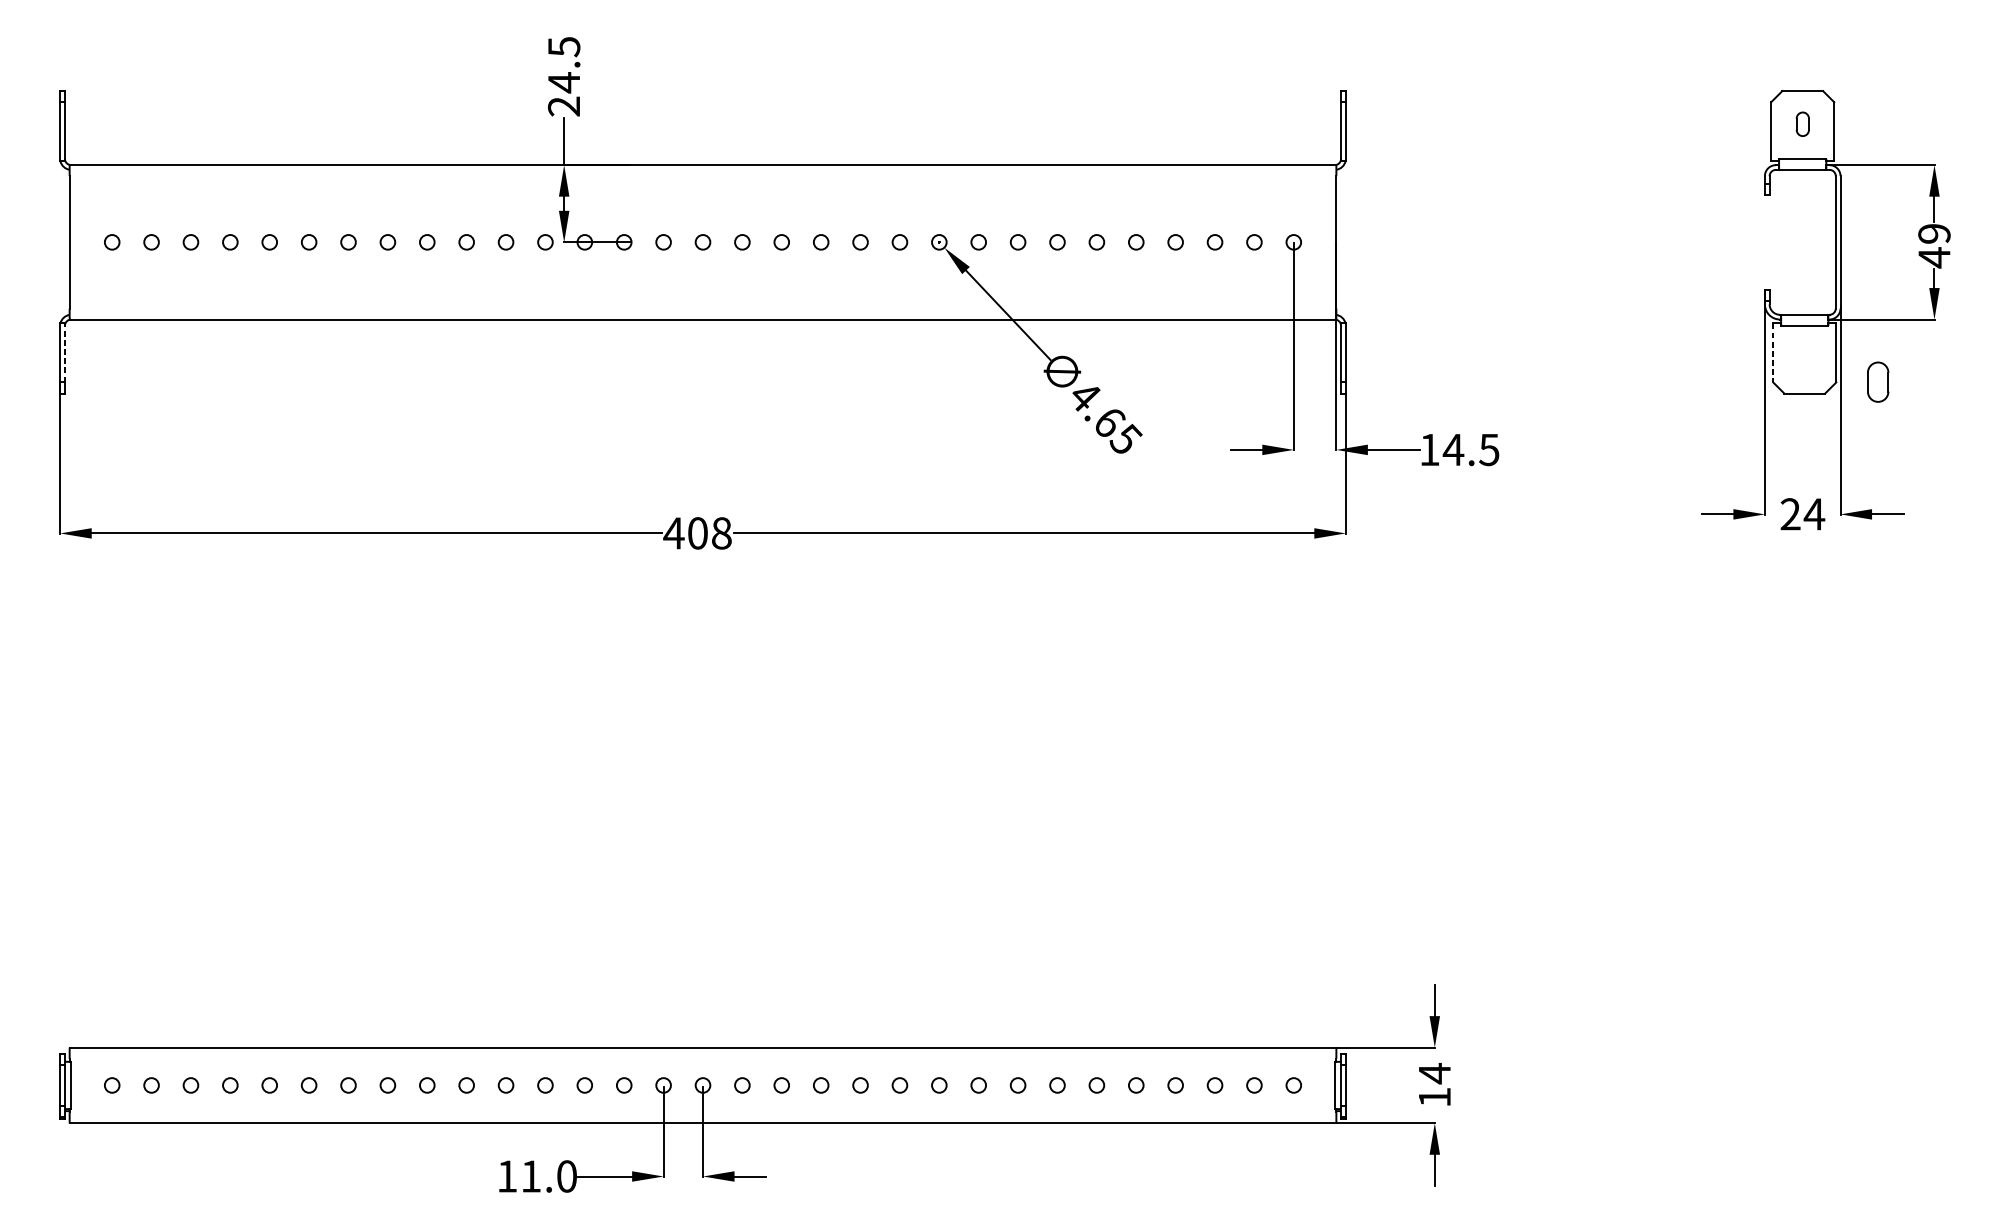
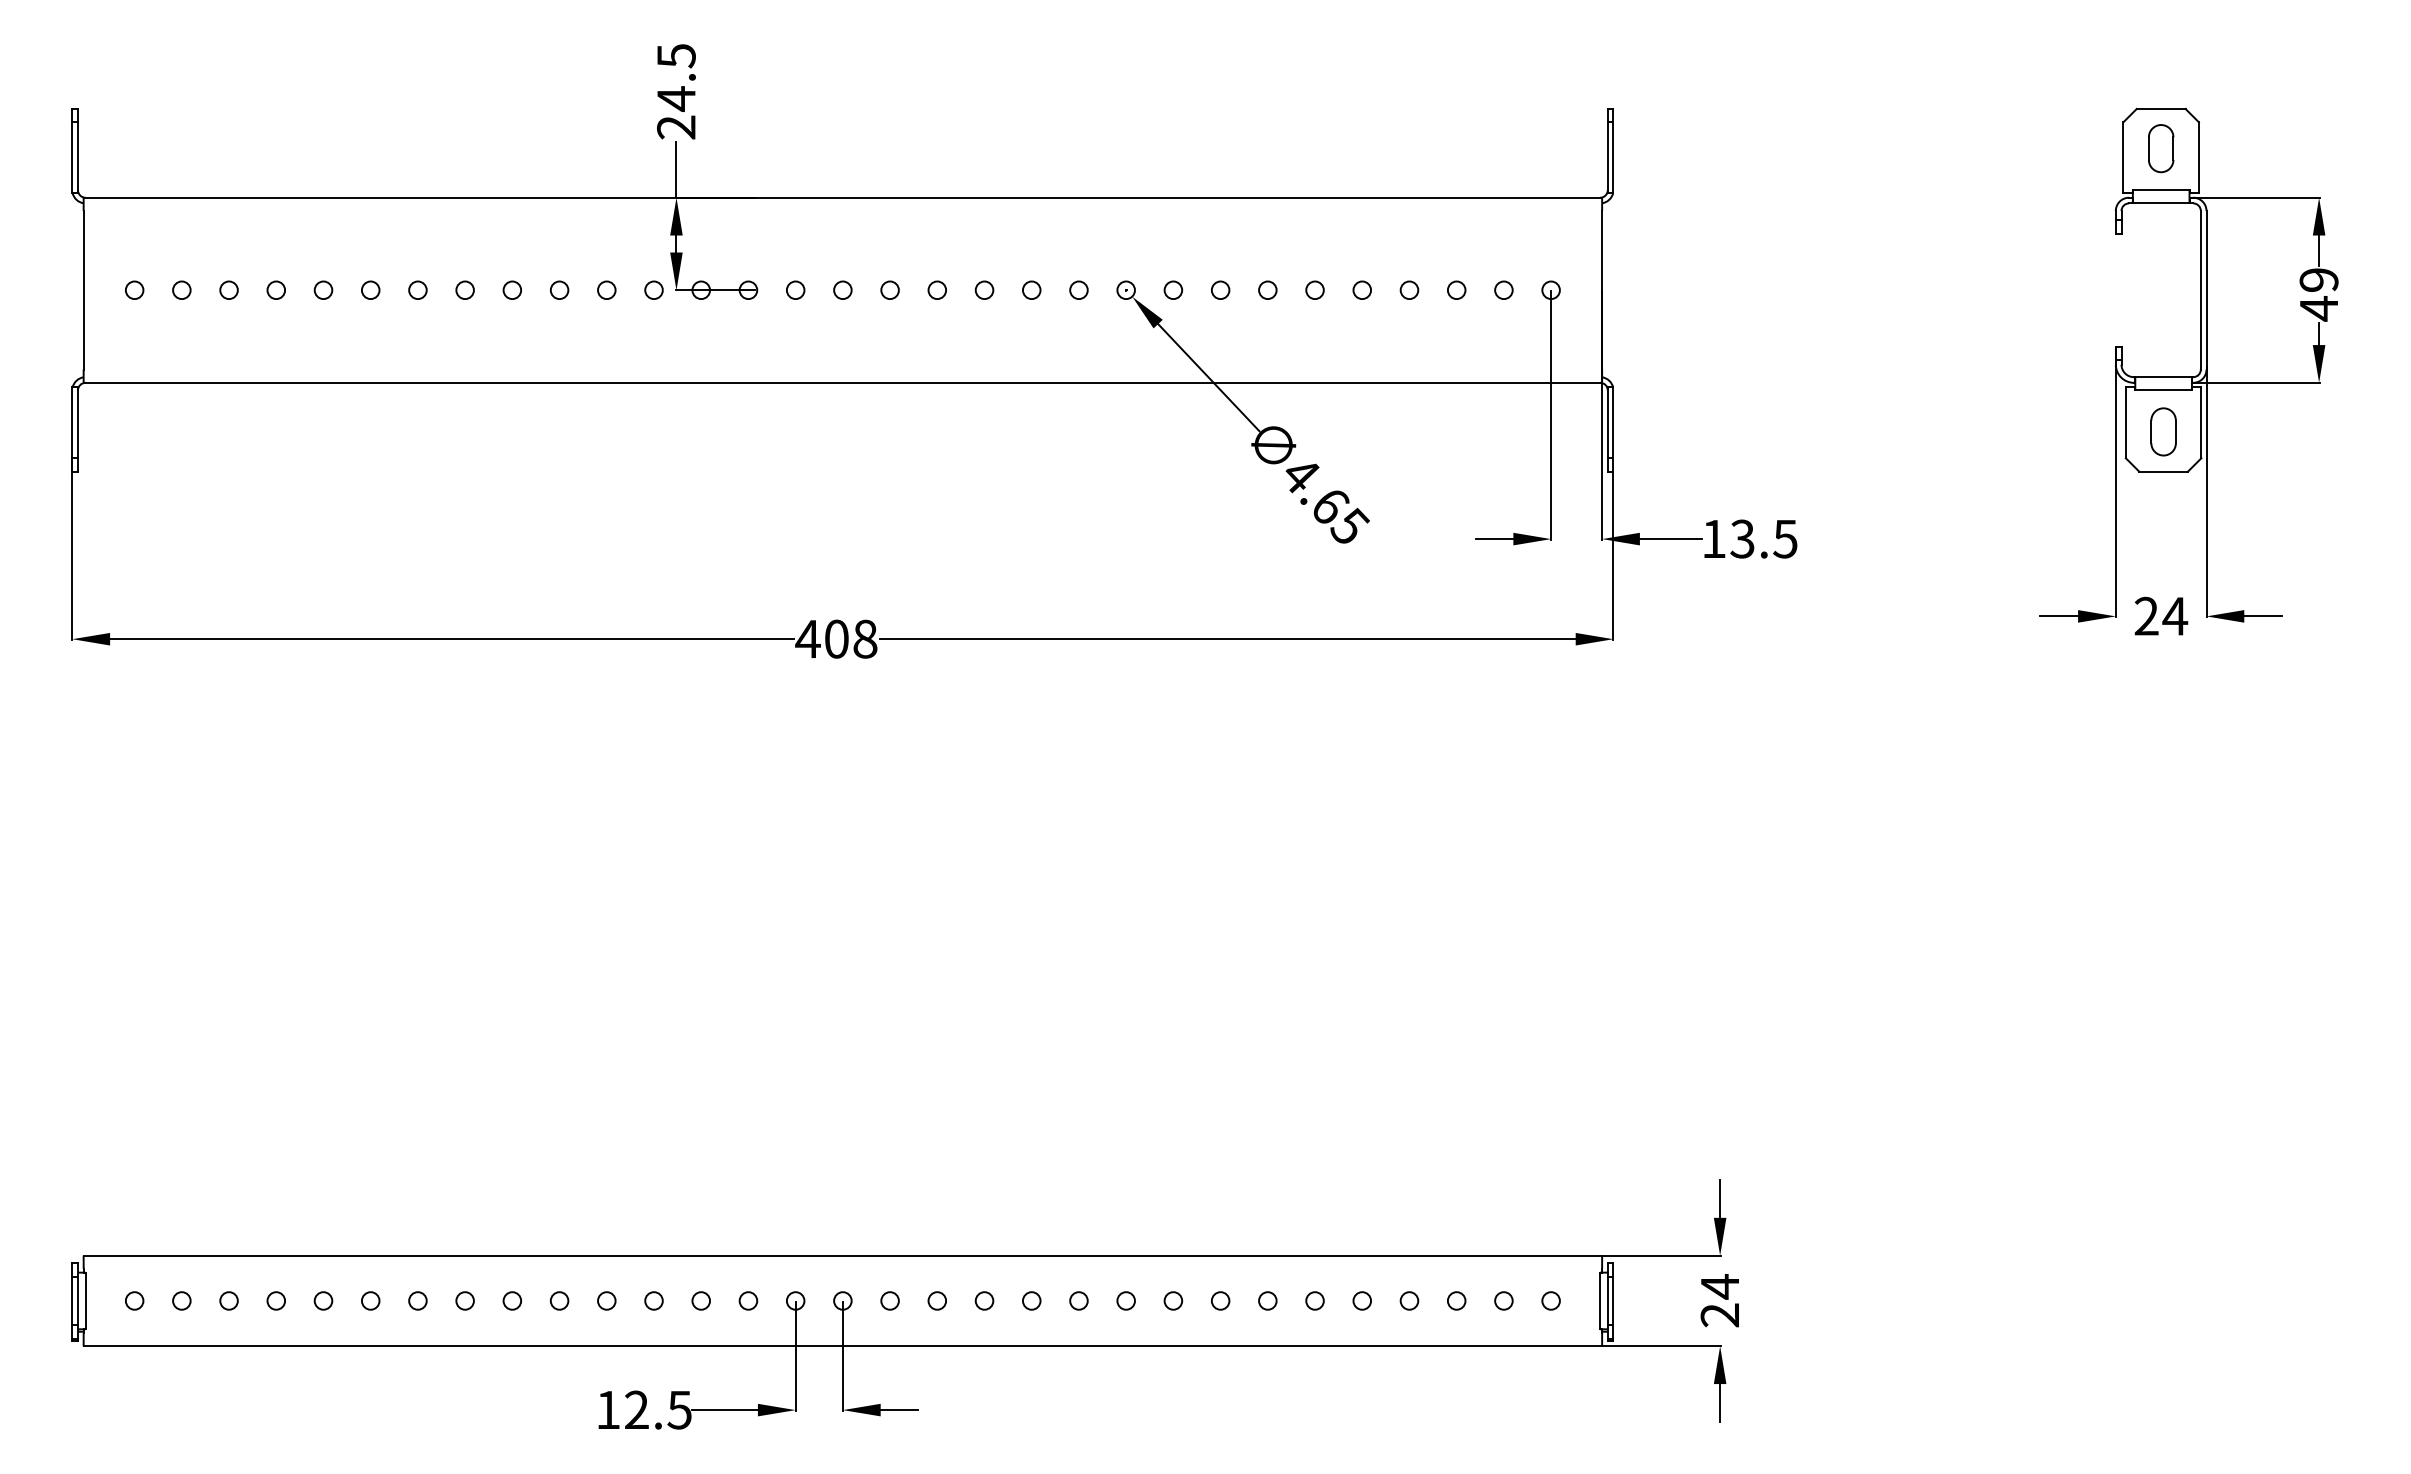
part: (1802, 124) -> (2161, 148), size x1.67
line: (64, 352) -> (77, 422), dashed -> solid
line: (1772, 353) -> (2125, 423), dashed -> solid
part: (1878, 381) -> (2163, 431), moved
text: (1453, 449) -> (1742, 538), 14.5 -> 13.5
text: (1434, 1097) -> (1719, 1315), 14 -> 24
text: (549, 1175) -> (658, 1409), 11.0 -> 12.5

